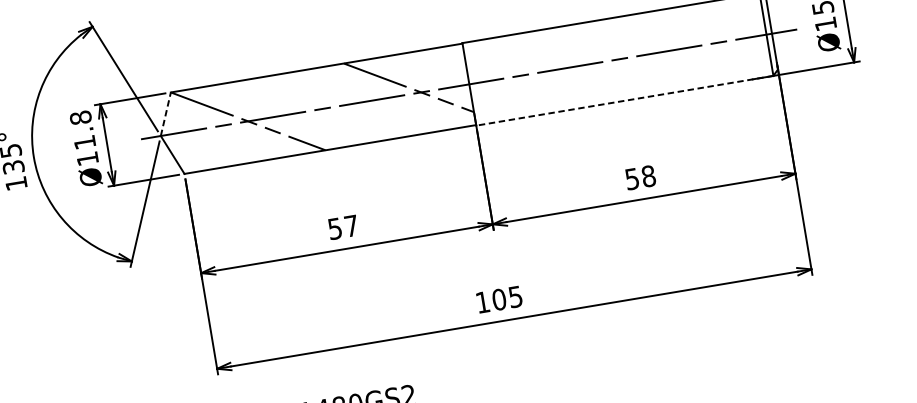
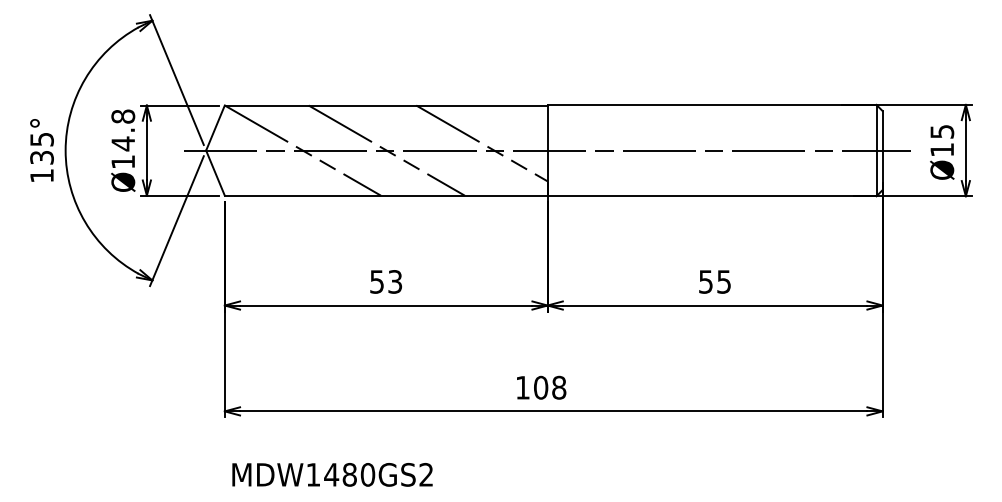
line: (624, 101) -> (711, 196), dashed -> solid
line: (323, 108) -> (386, 150), added
line: (165, 113) -> (215, 127), dashed -> solid
text: (84, 142) -> (122, 143), Ø11.8 -> Ø14.8
text: (648, 175) -> (724, 281), 58 -> 55
text: (351, 225) -> (395, 281), 57 -> 53
text: (515, 296) -> (559, 387), 105 -> 108

